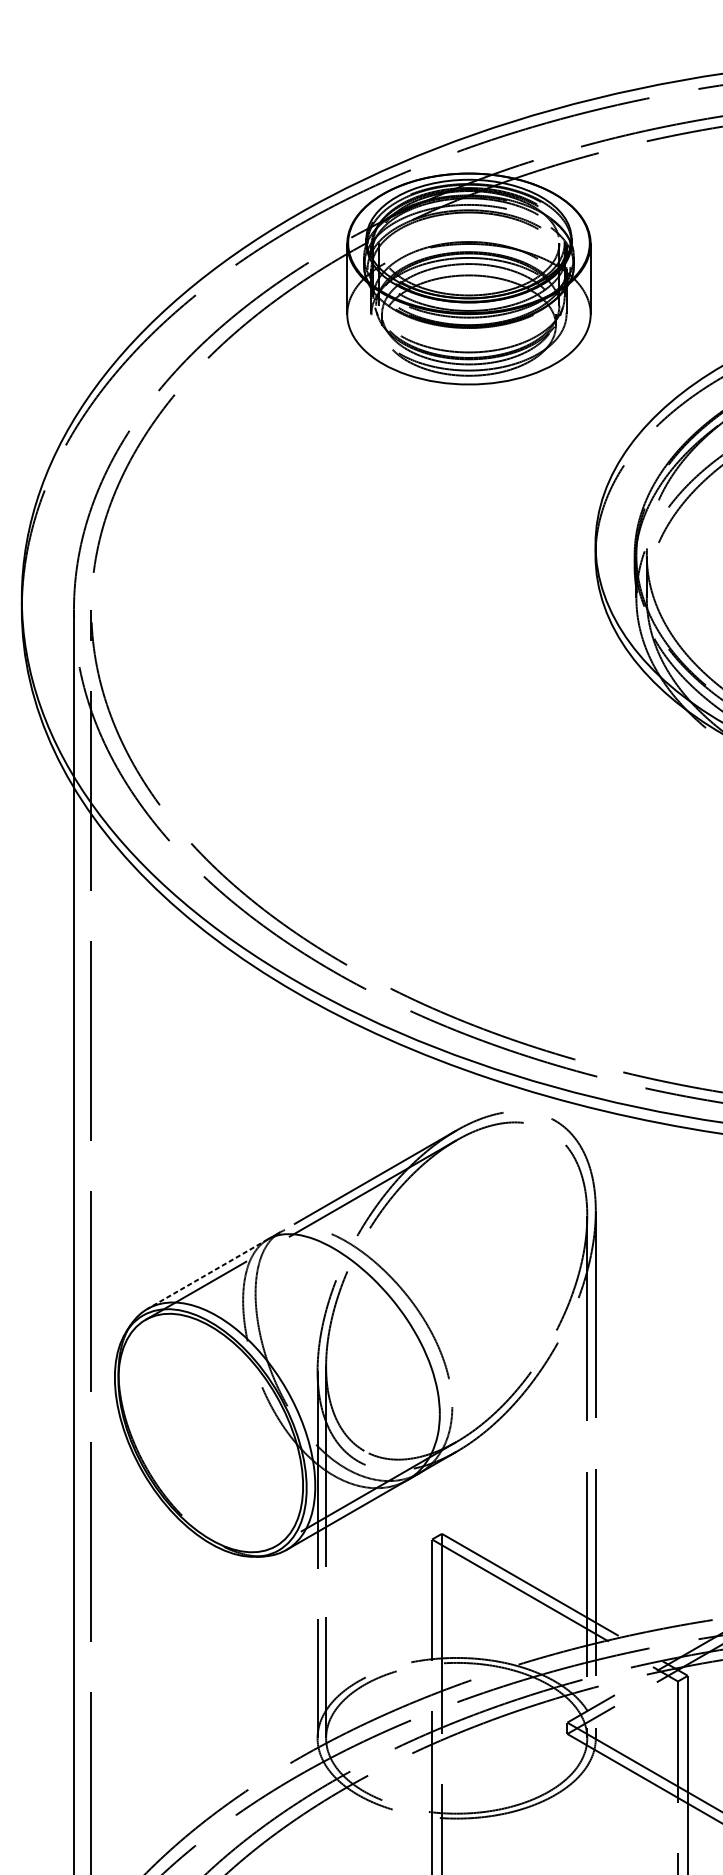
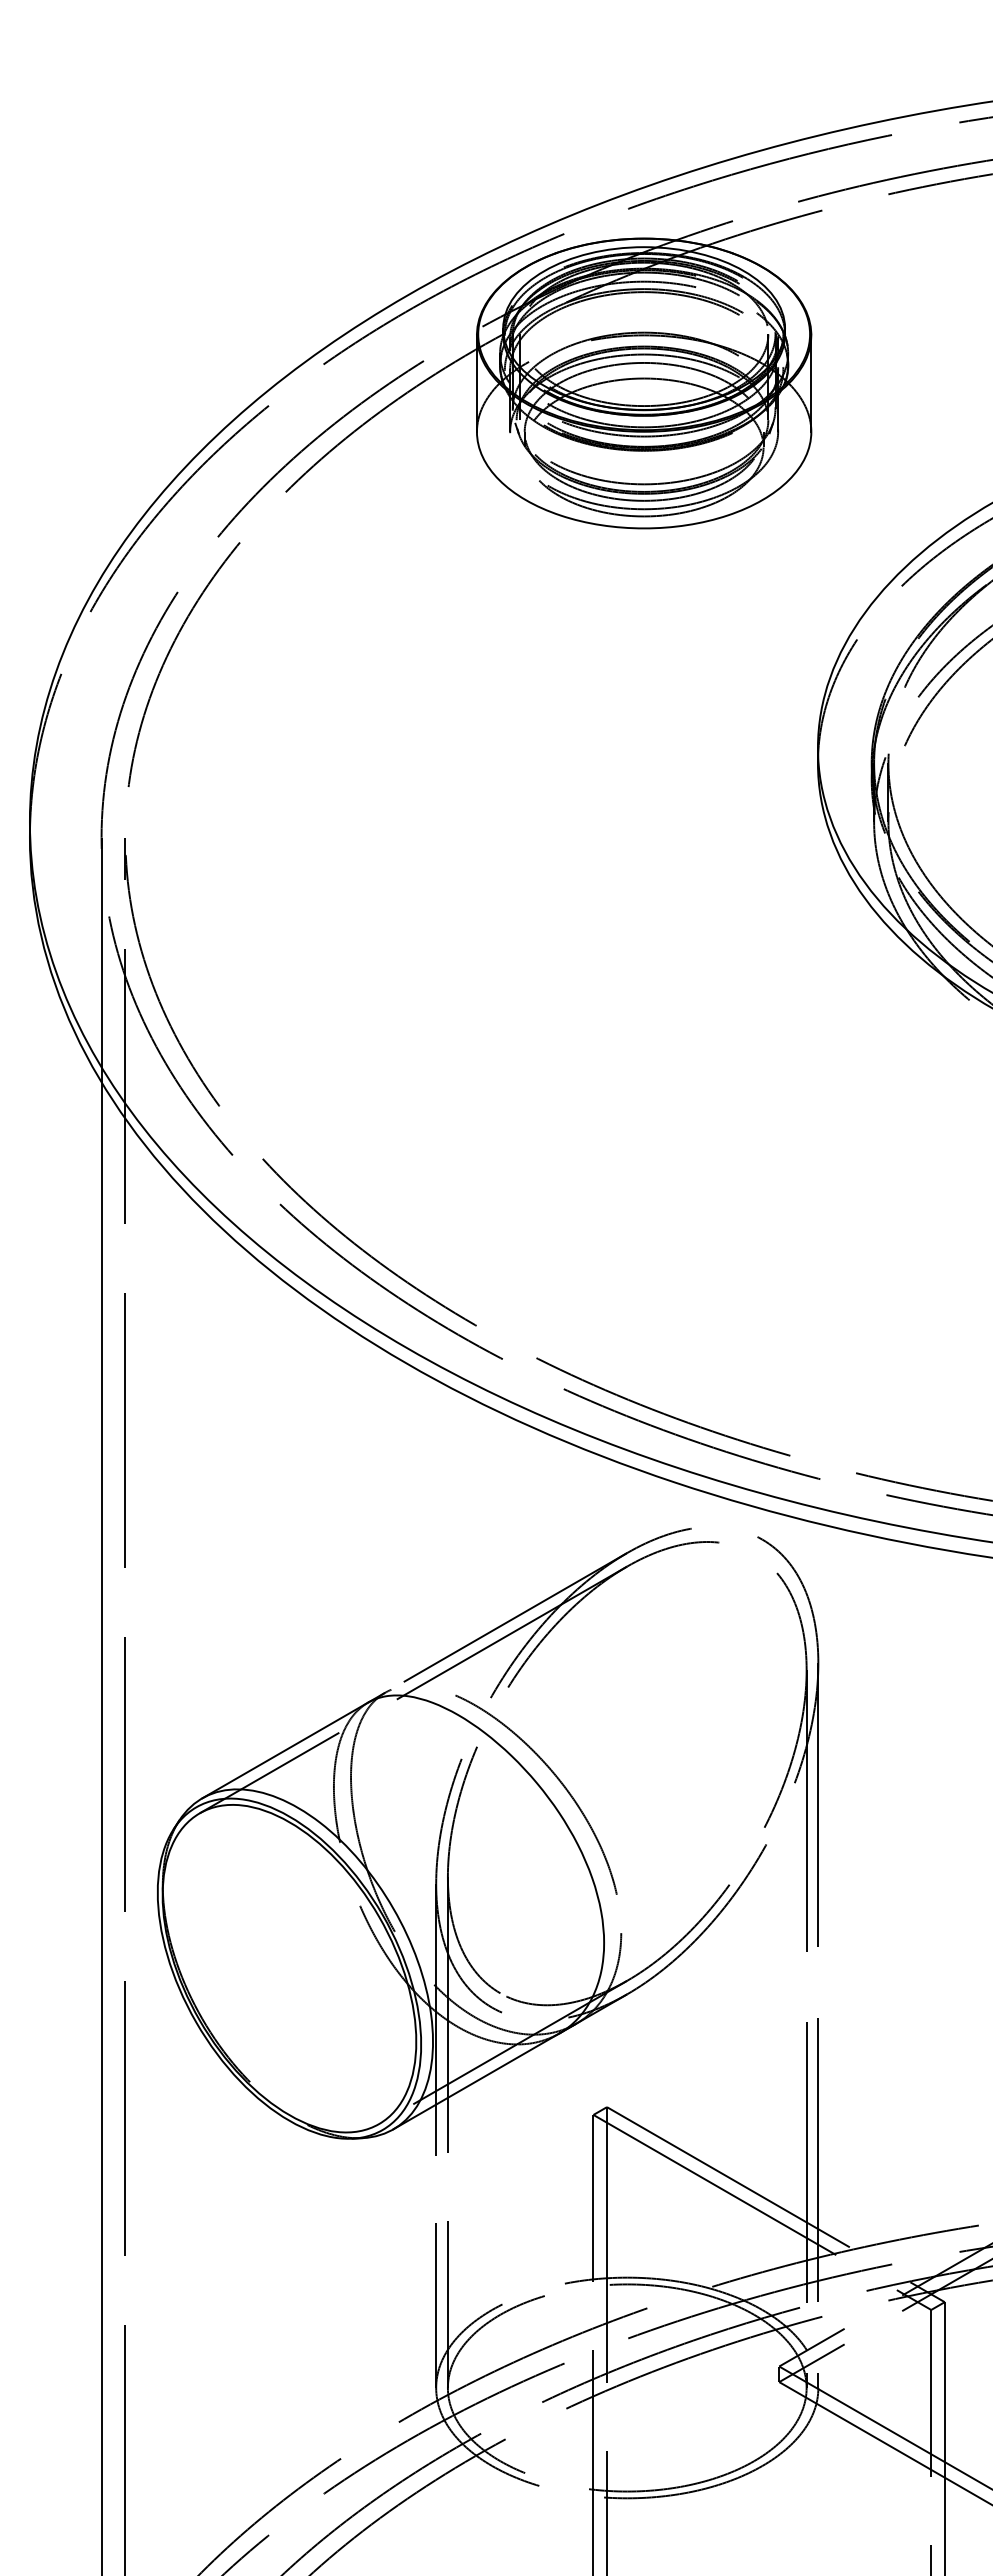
line: (207, 1274) -> (285, 1750), dashed -> solid

